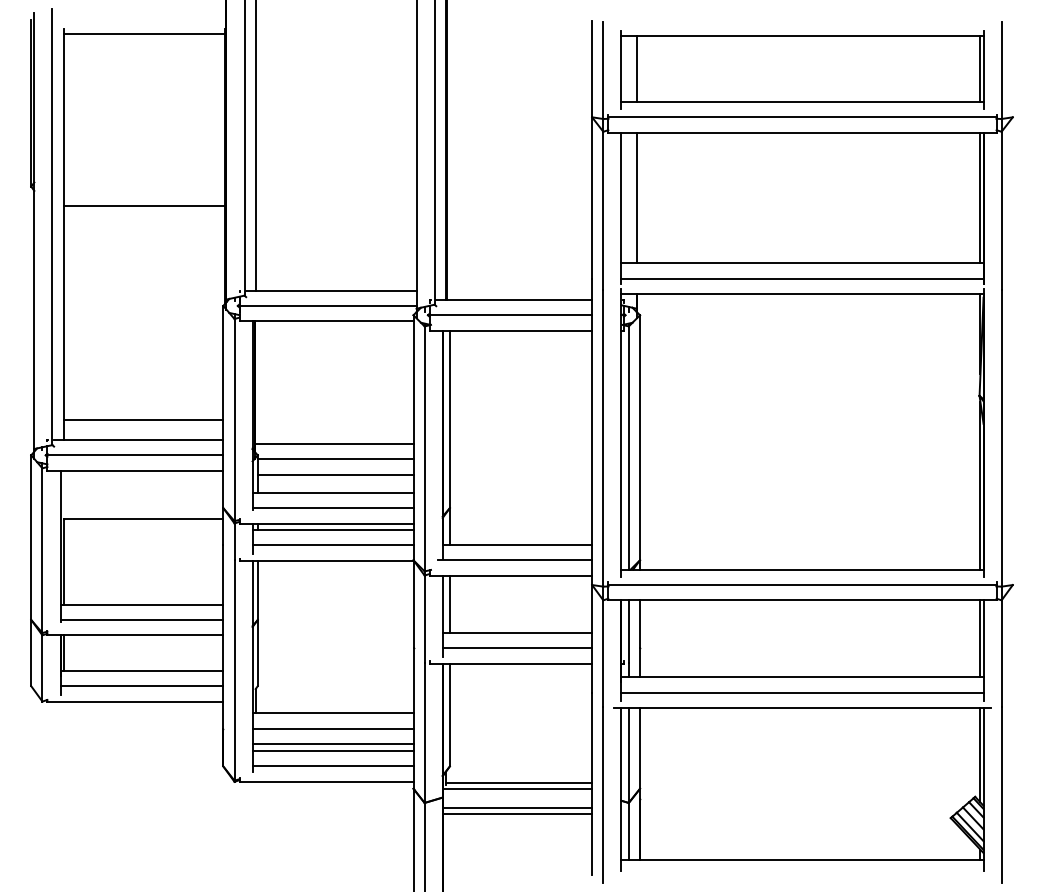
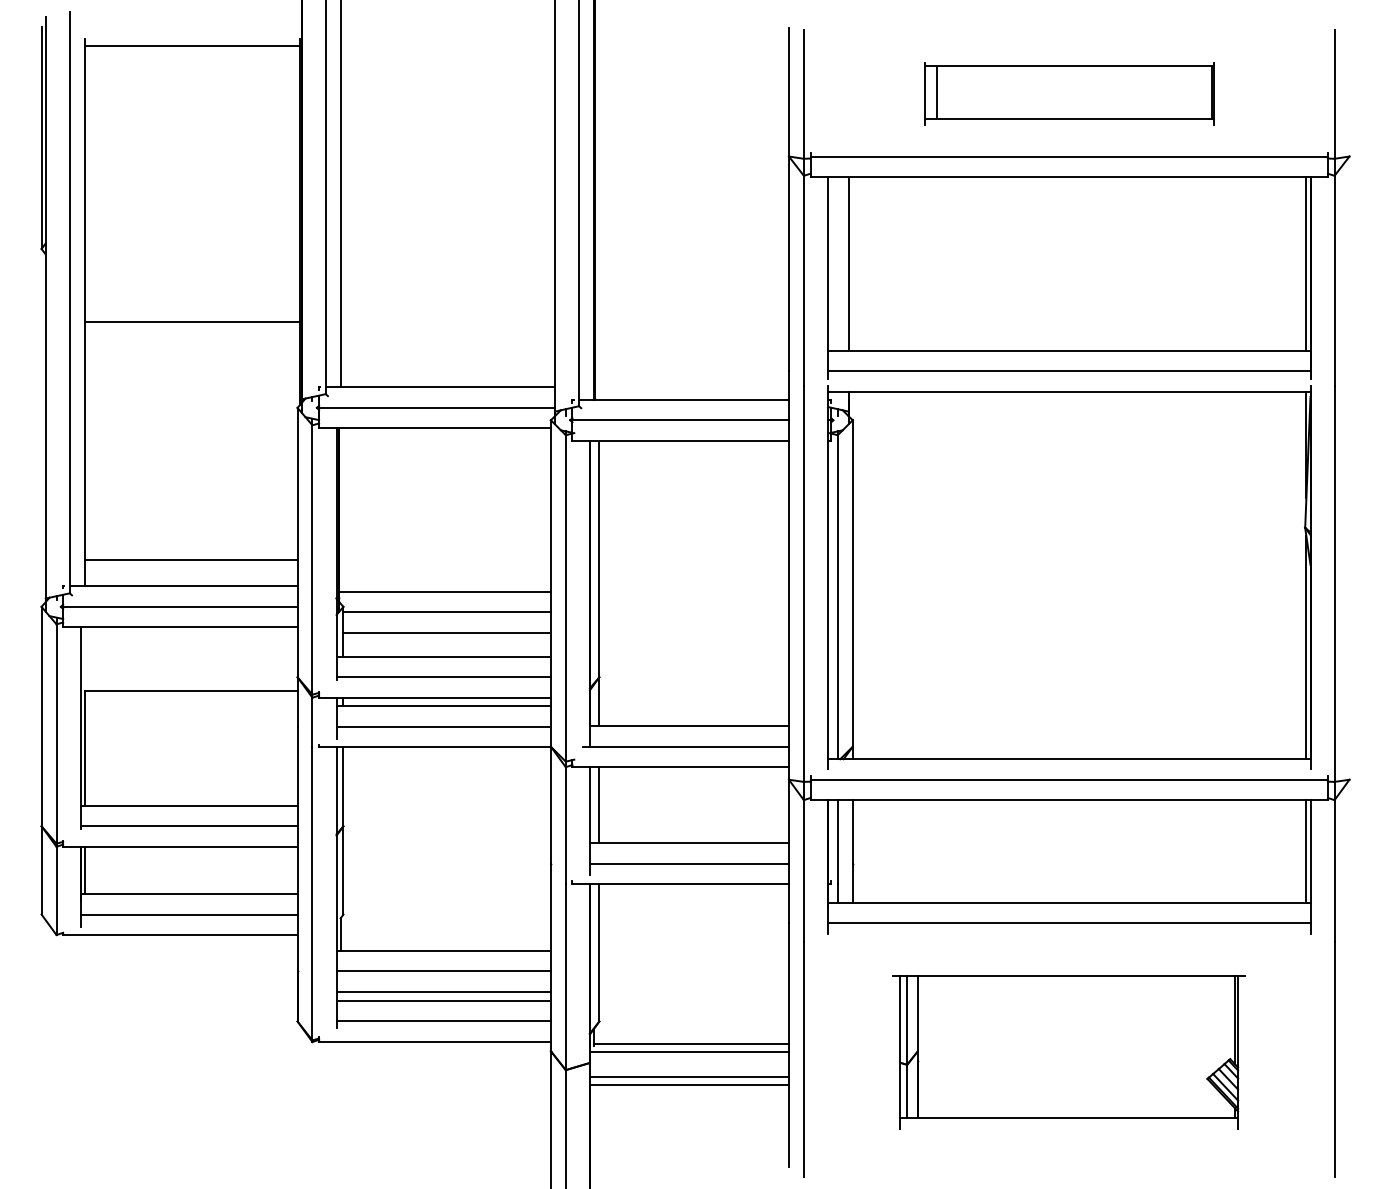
part: (802, 69) -> (1069, 93), size x0.6
line: (144, 206) -> (192, 322), moved
part: (801, 789) -> (1068, 1052), size x0.7

